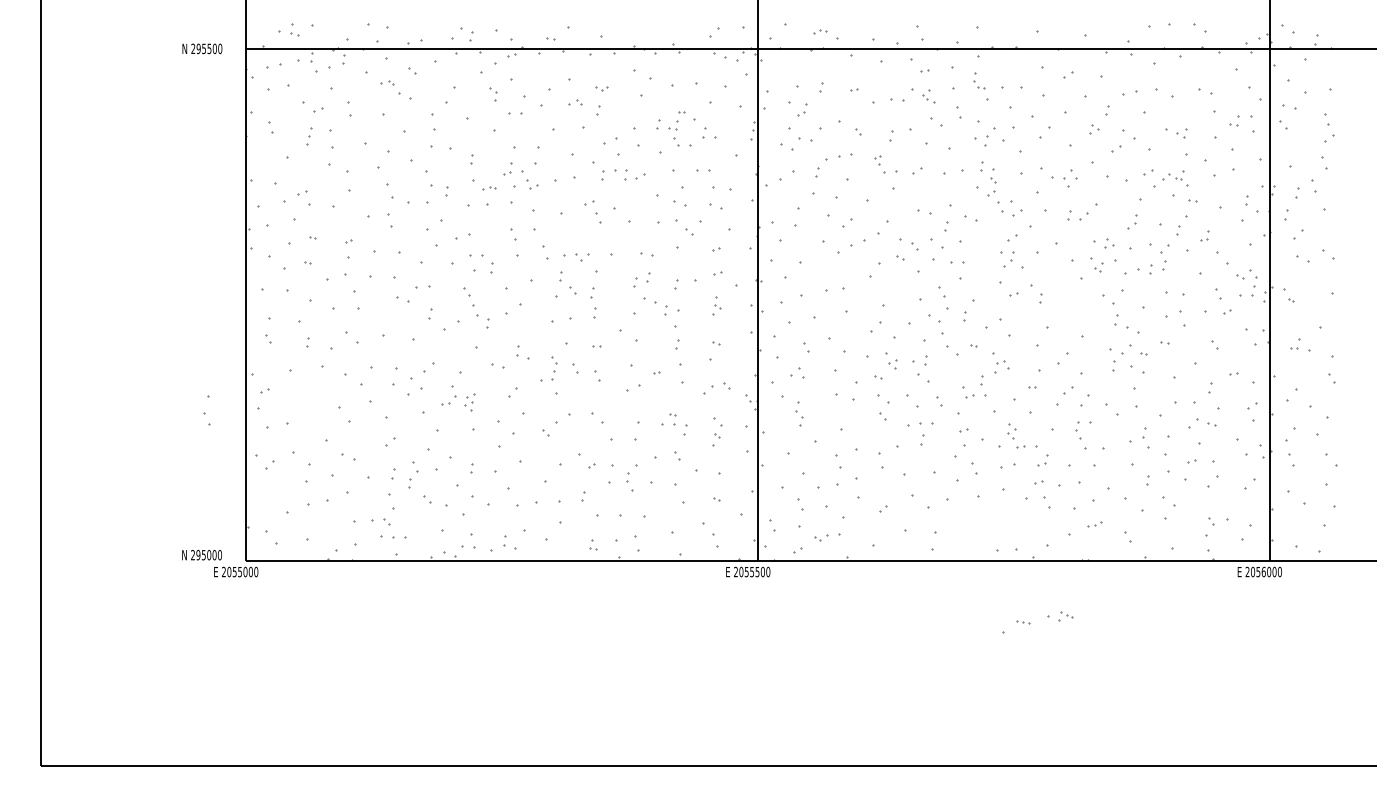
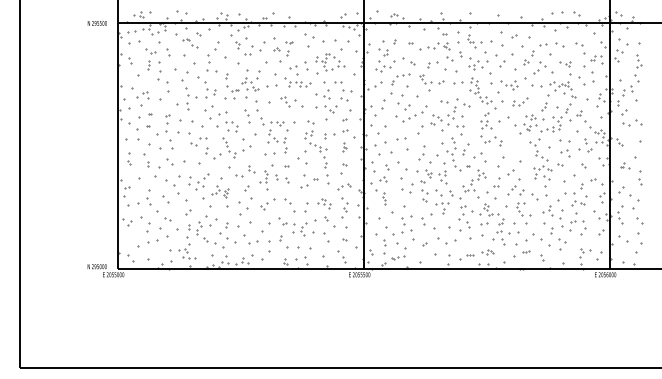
part: (206, 411) -> (148, 197), moved
part: (716, 431) -> (344, 207), size x1.43
part: (1037, 621) -> (476, 254), moved

